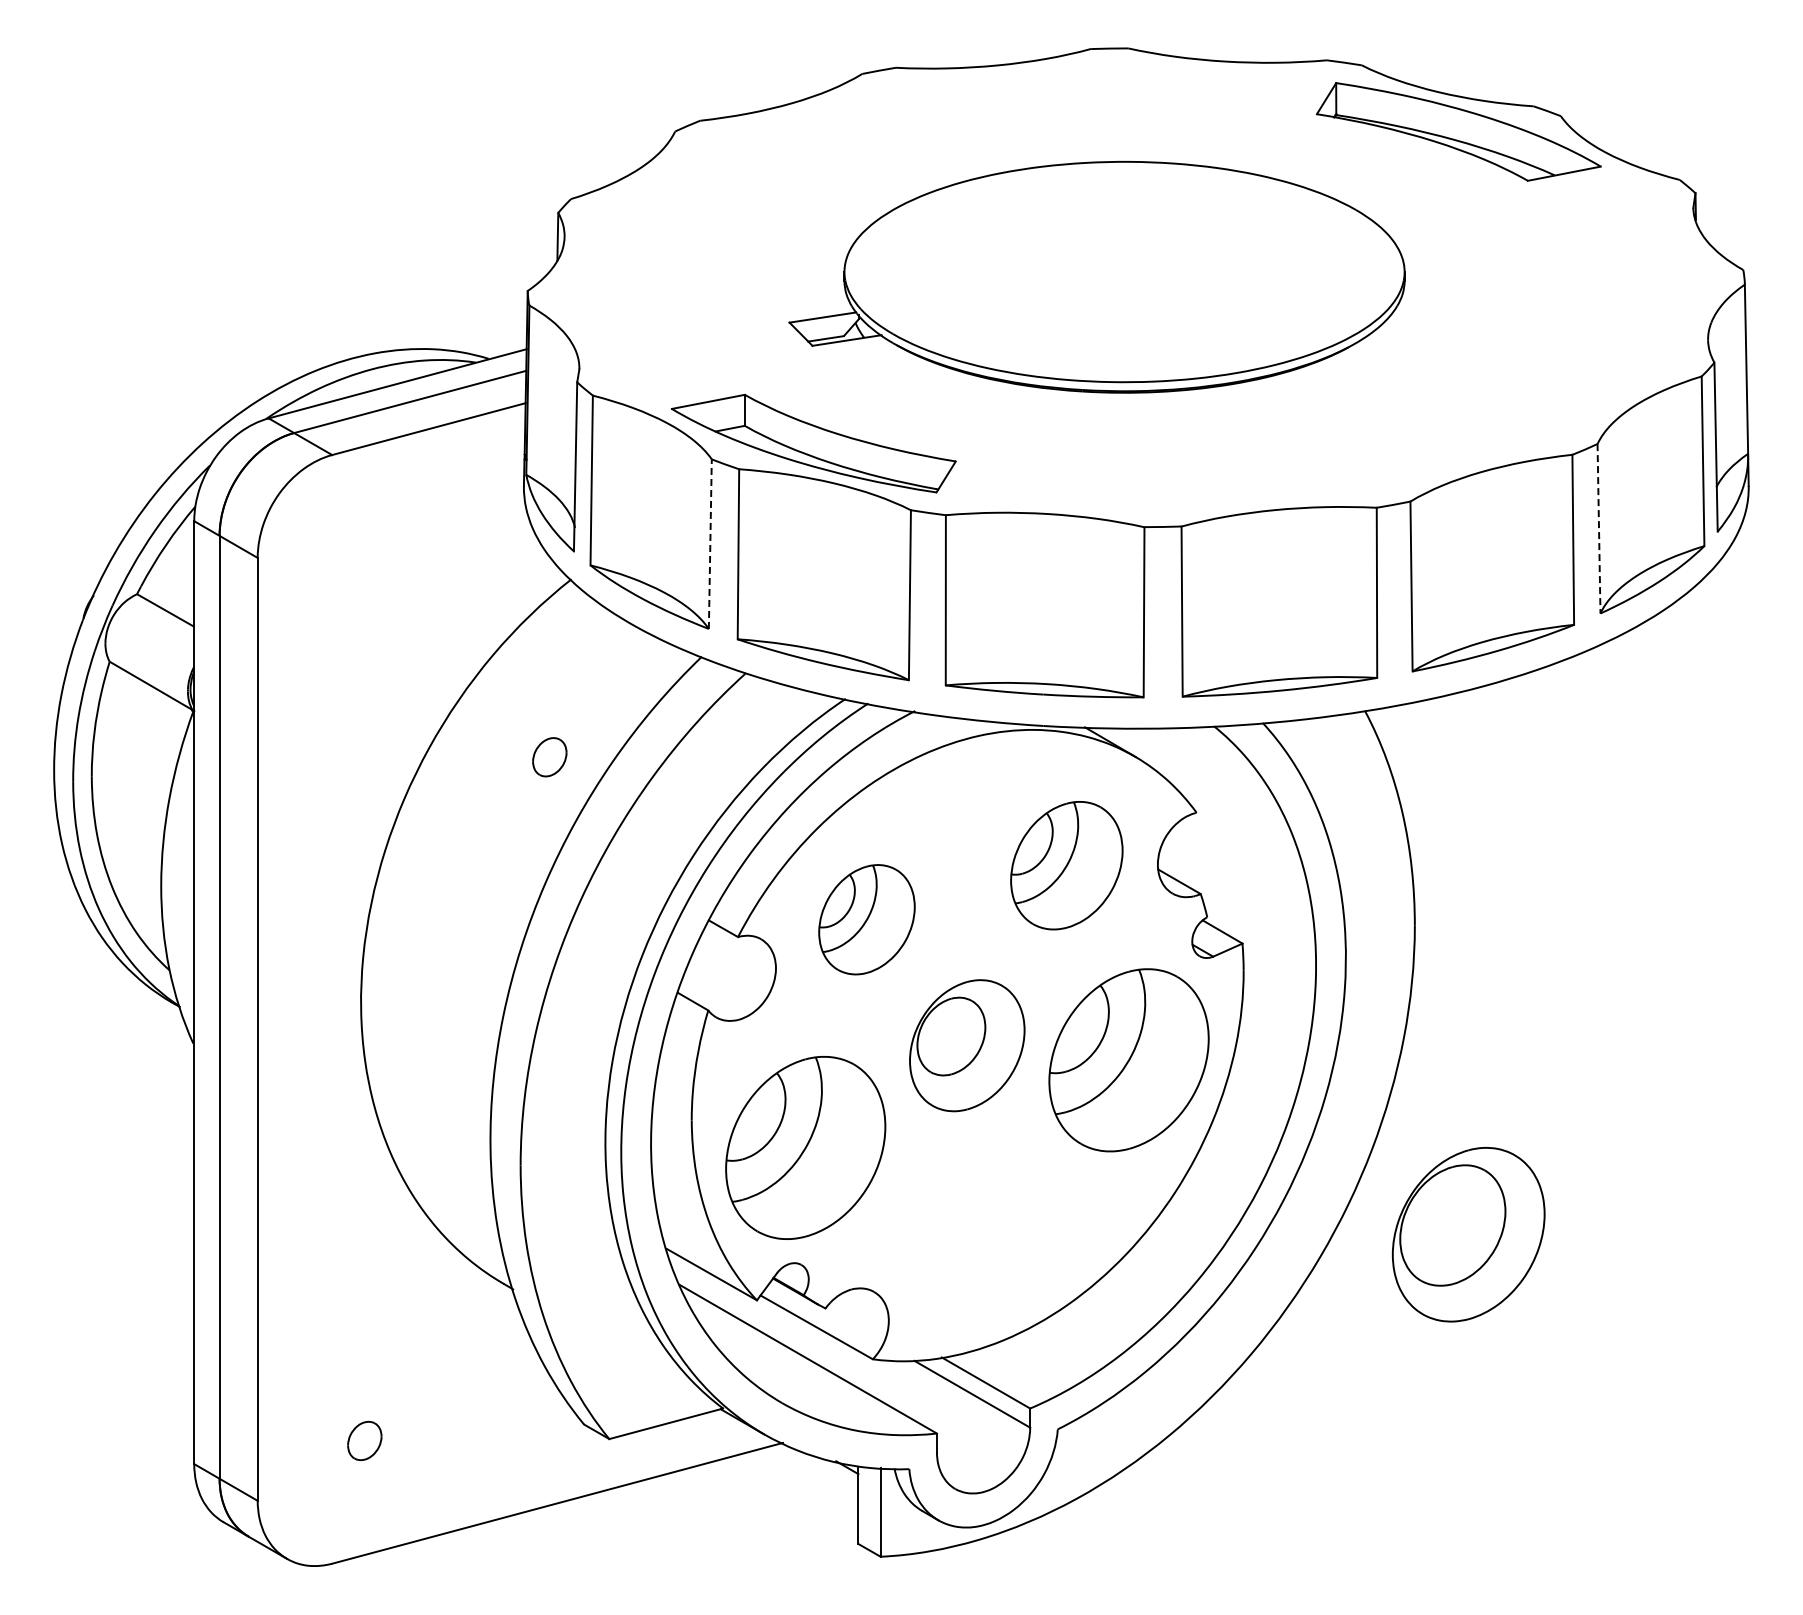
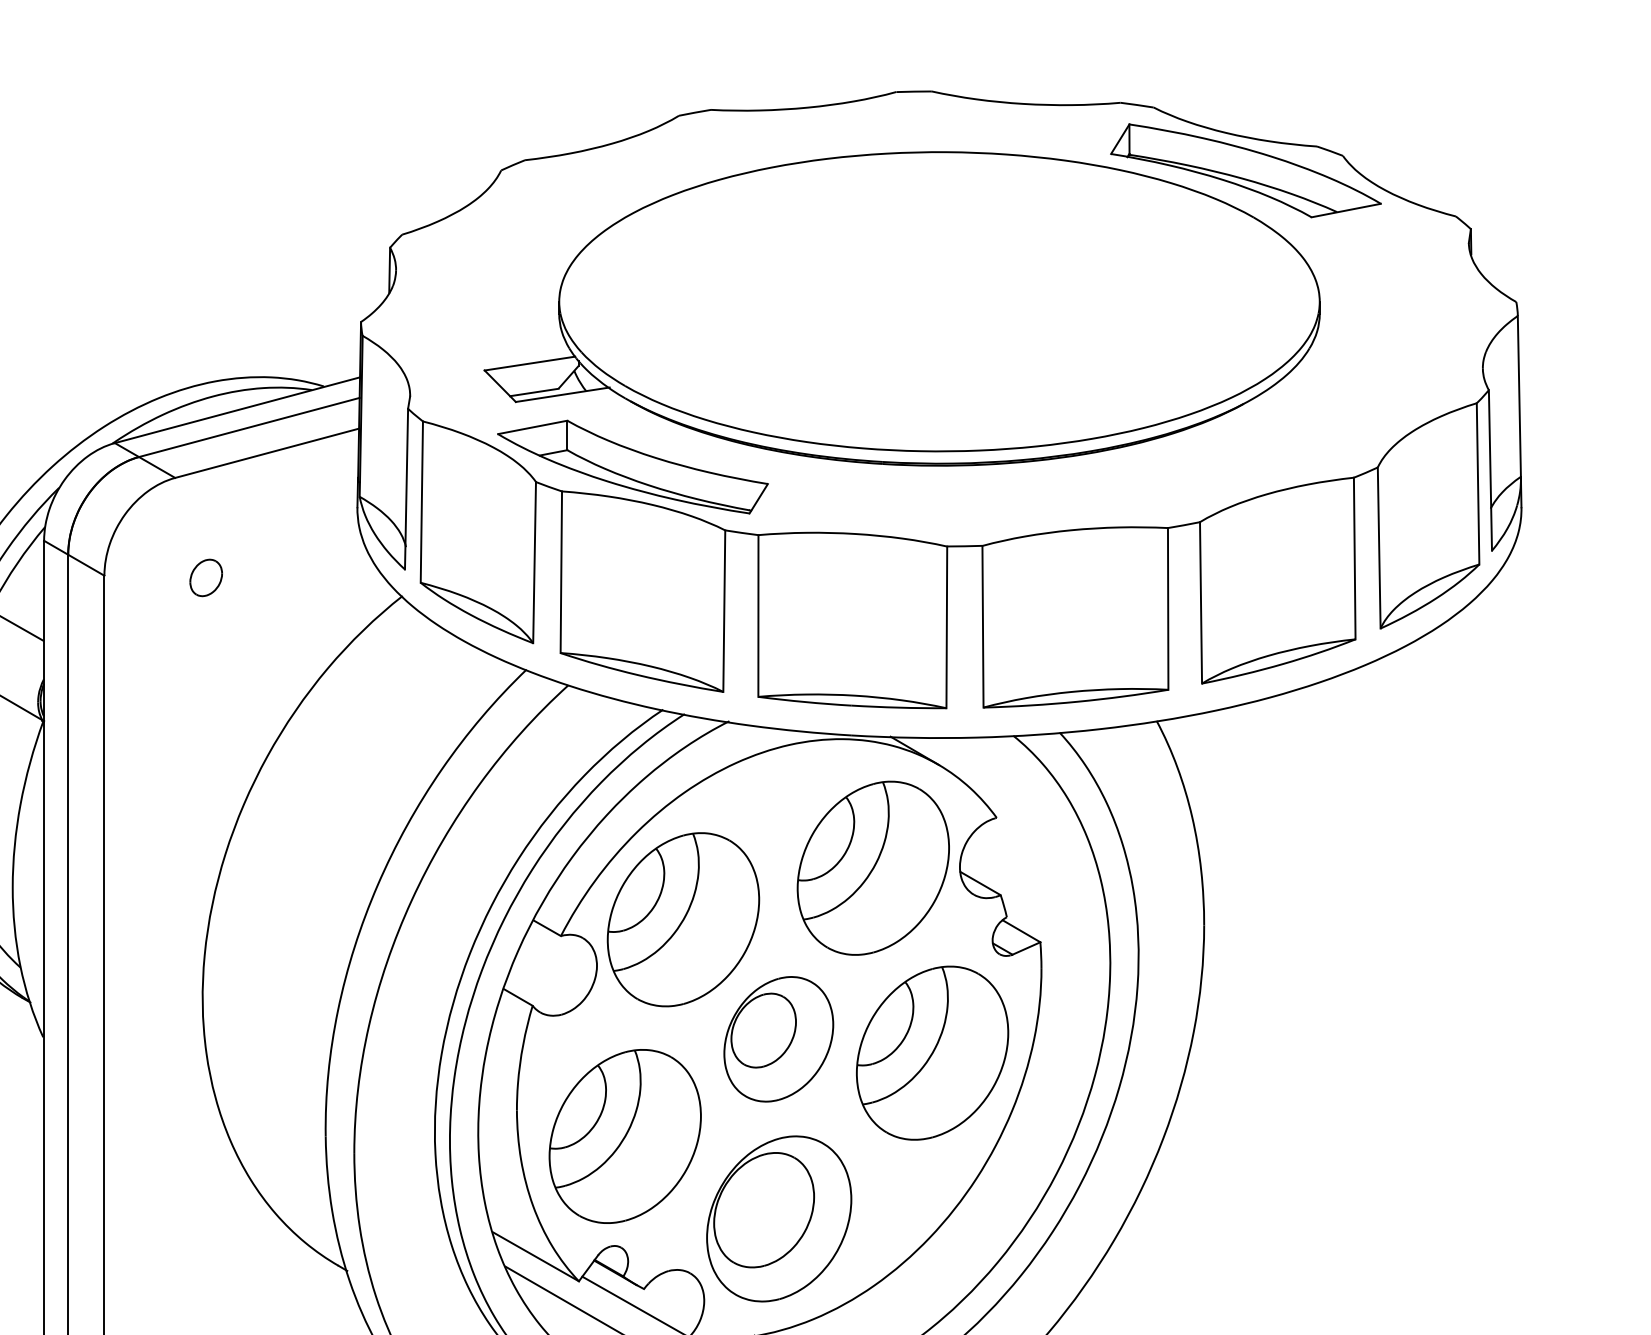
part: (1096, 277) -> (901, 309), size x1.43
line: (1599, 528) -> (1379, 547), dashed -> solid
line: (710, 544) -> (534, 562), dashed -> solid
part: (549, 757) -> (205, 578), moved
part: (1066, 865) -> (873, 868), size x1.43
part: (866, 919) -> (683, 919), size x1.67
part: (1468, 1234) -> (779, 1218), moved

